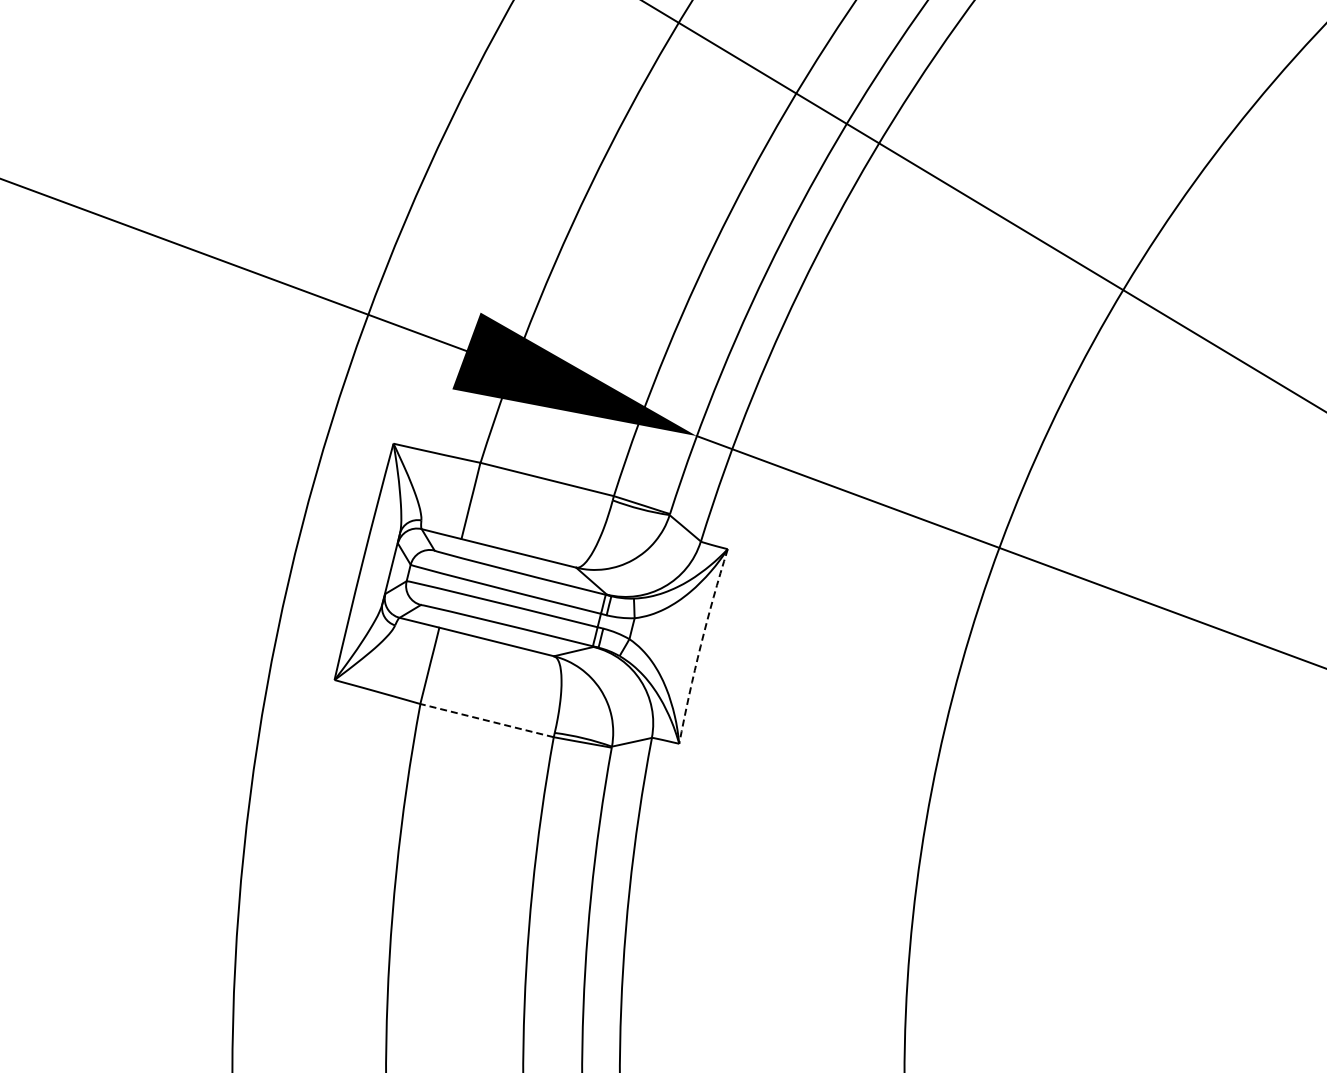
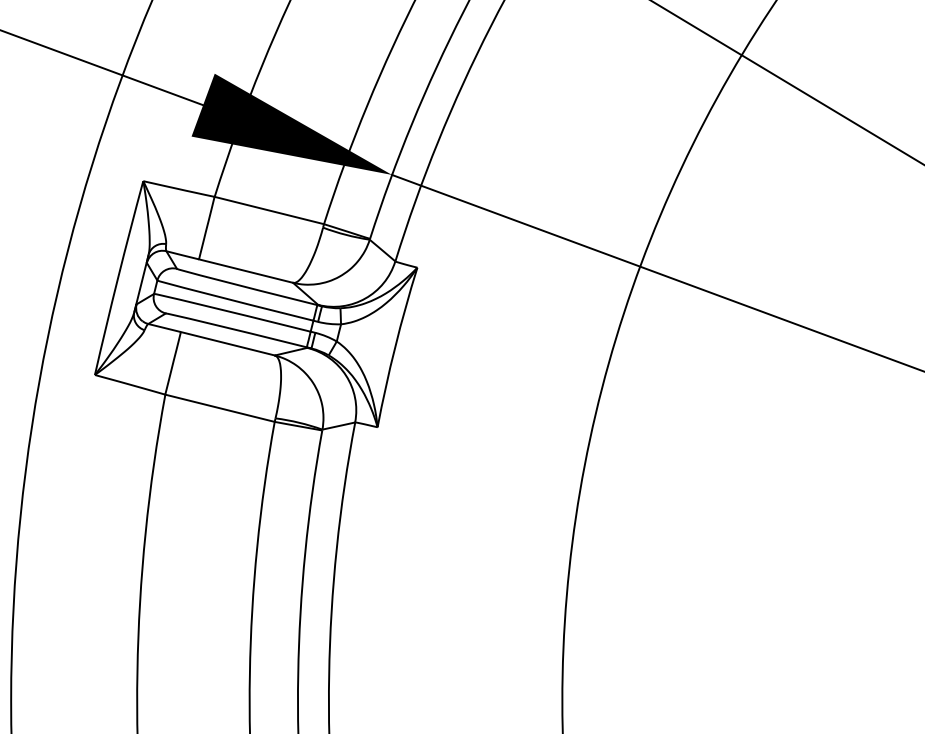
arc: (700, 645) -> (395, 346), dashed -> solid
line: (487, 720) -> (220, 408), dashed -> solid

